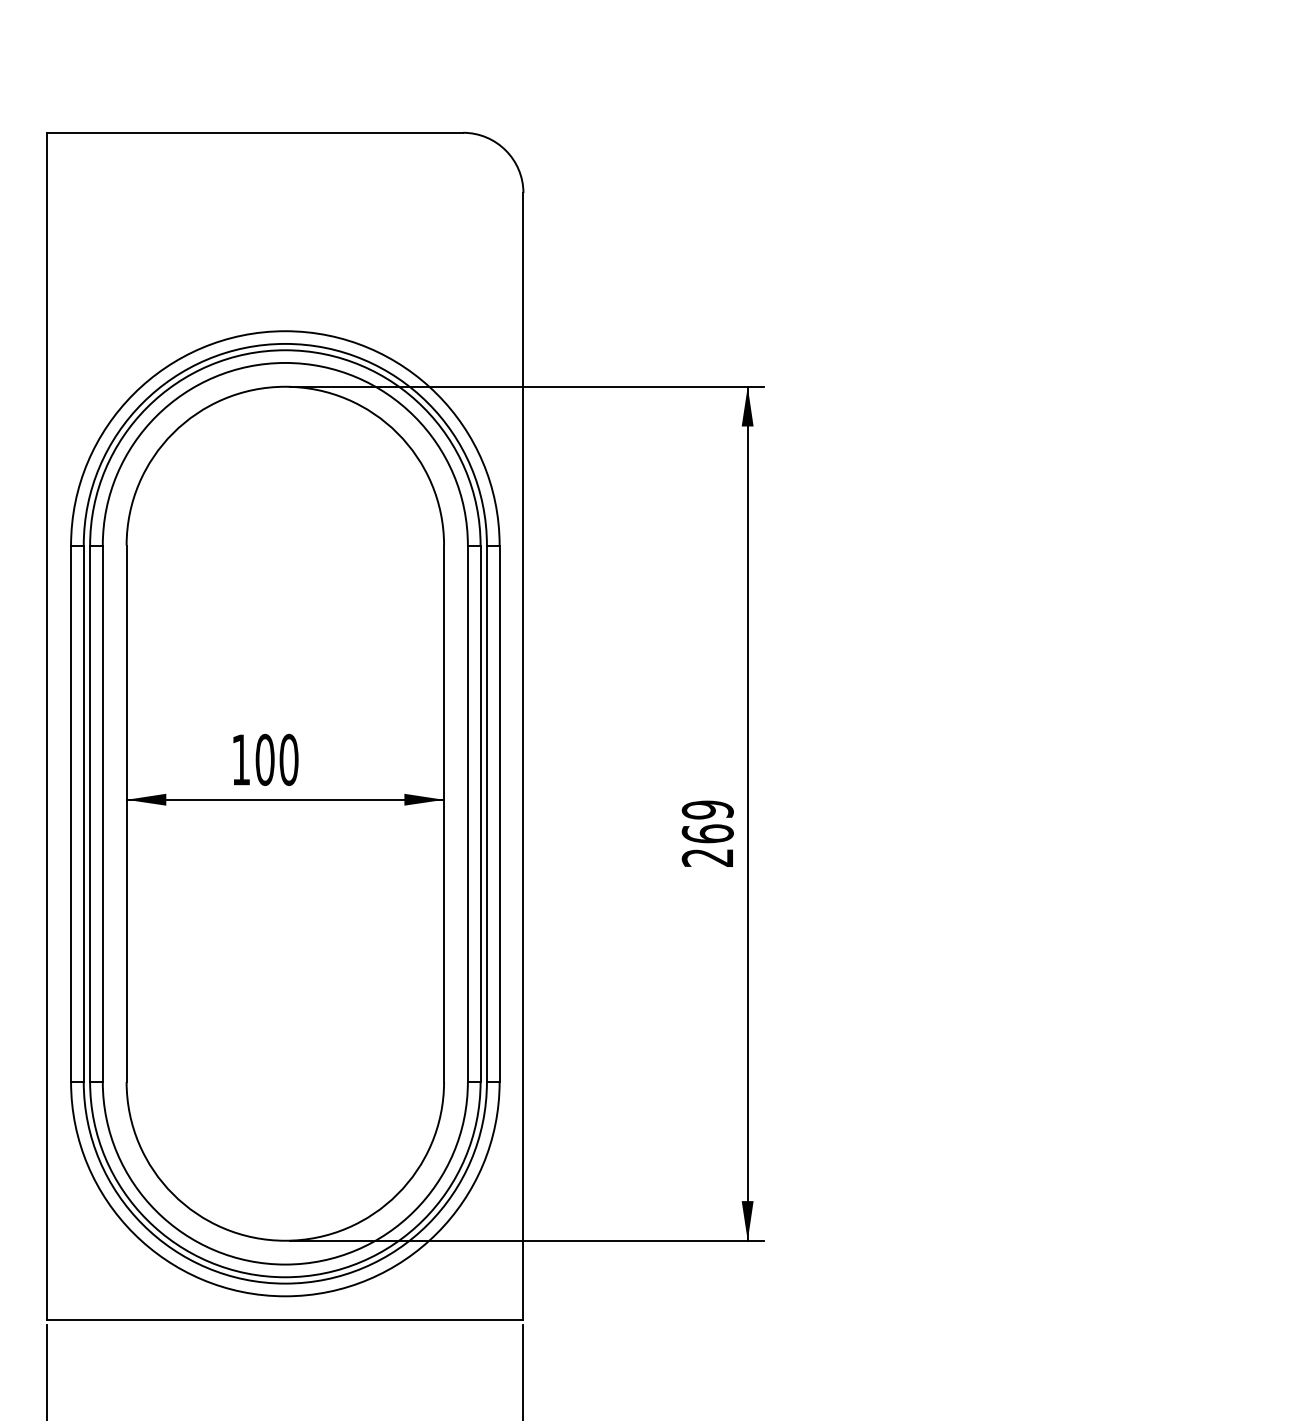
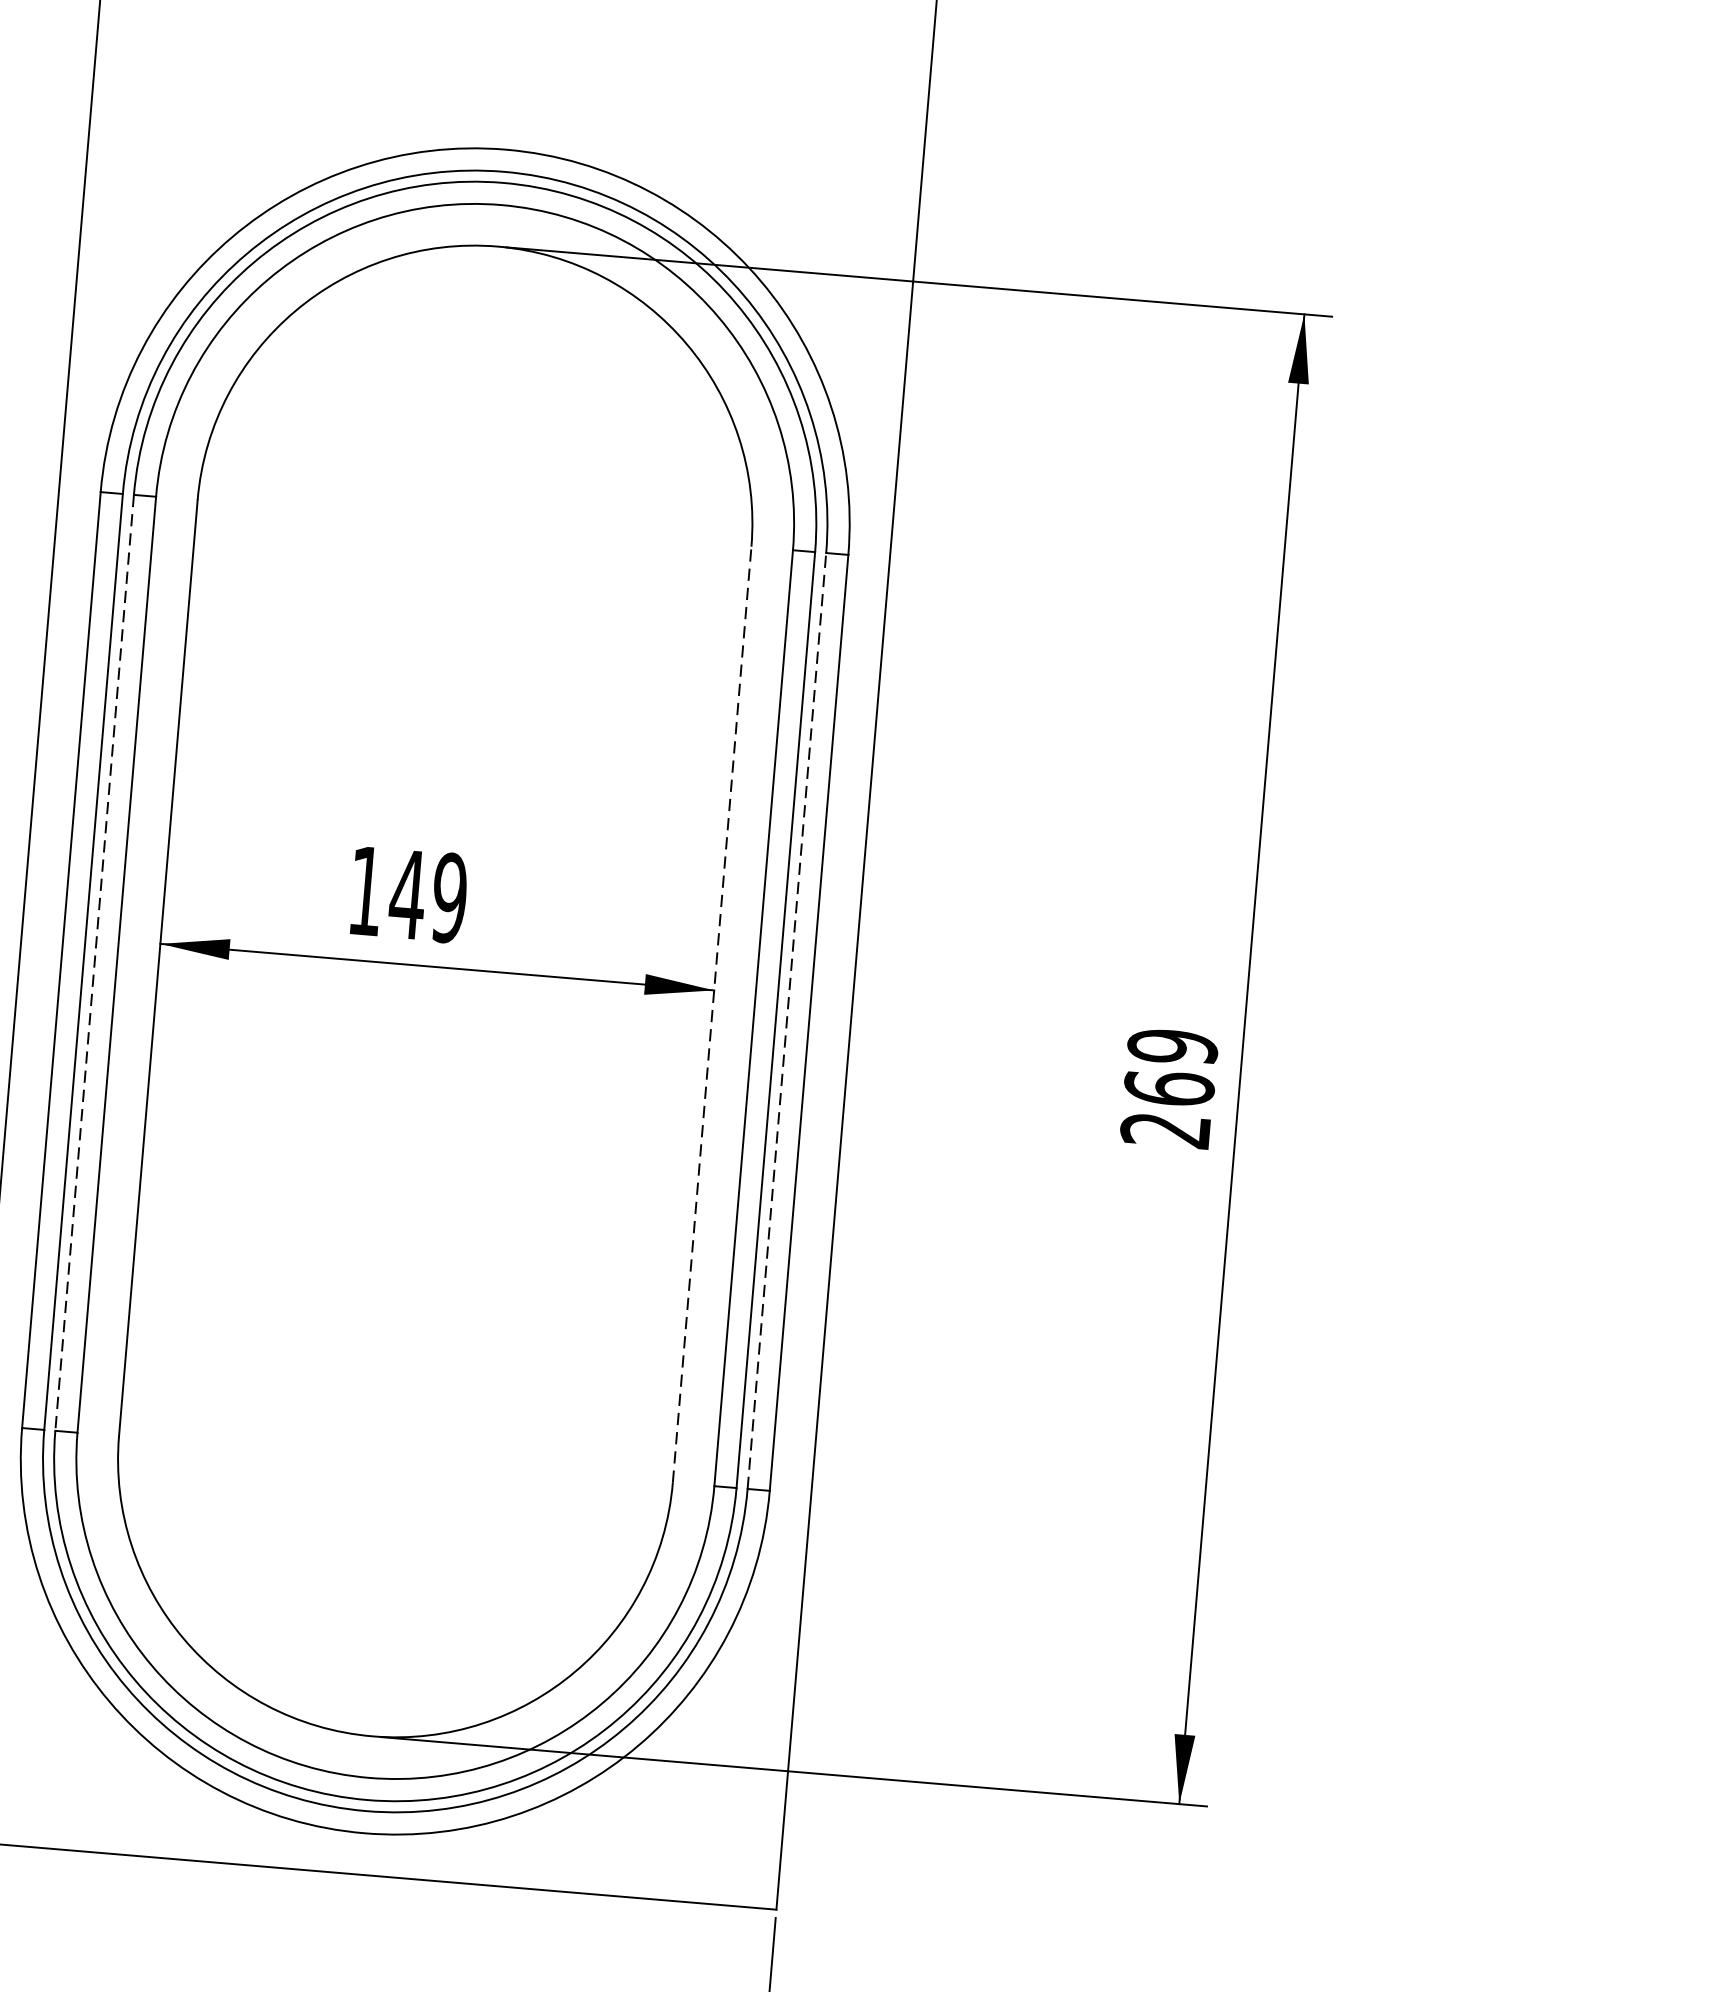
text: (276, 759) -> (427, 895), 100 -> 149
line: (444, 813) -> (712, 1014), solid -> dashed
line: (486, 813) -> (786, 1020), solid -> dashed
line: (90, 814) -> (95, 964), solid -> dashed

